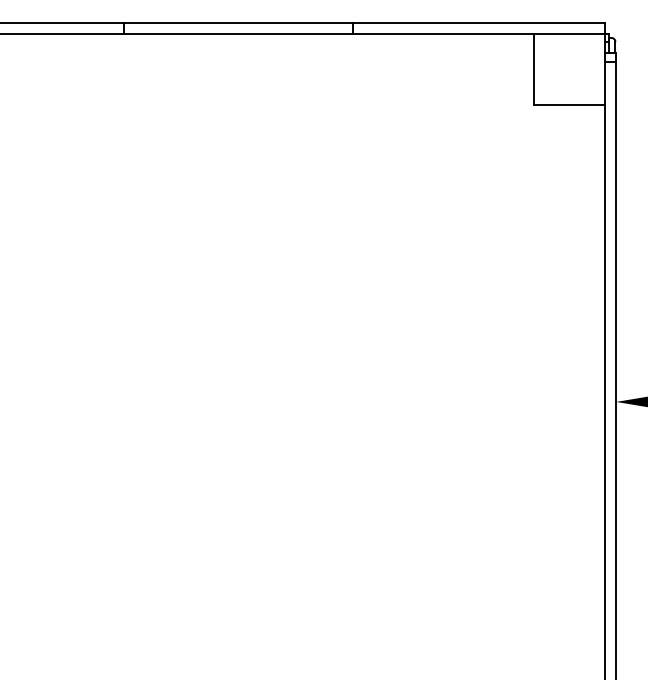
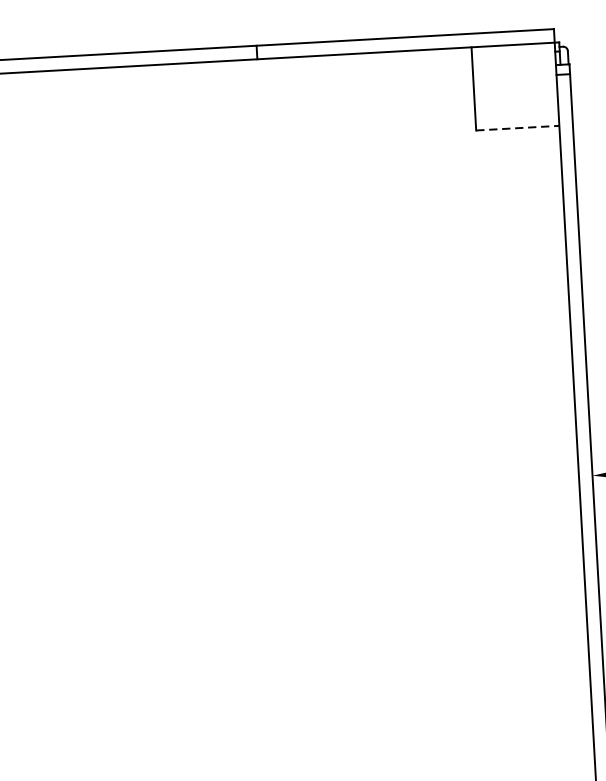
line: (569, 104) -> (517, 127), solid -> dashed

